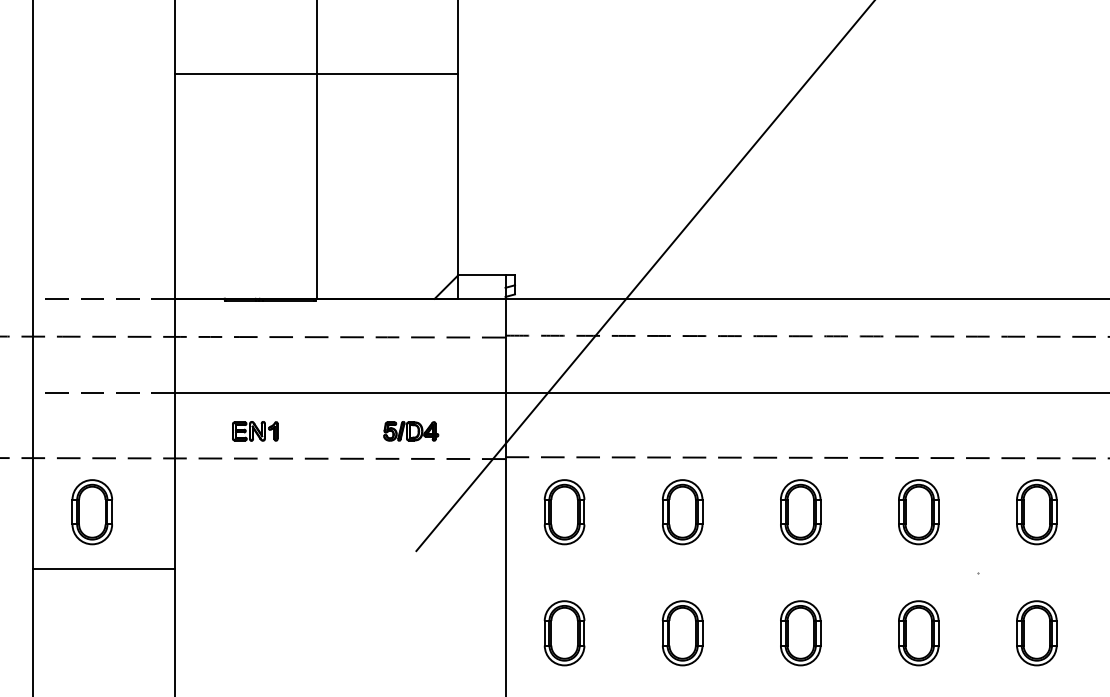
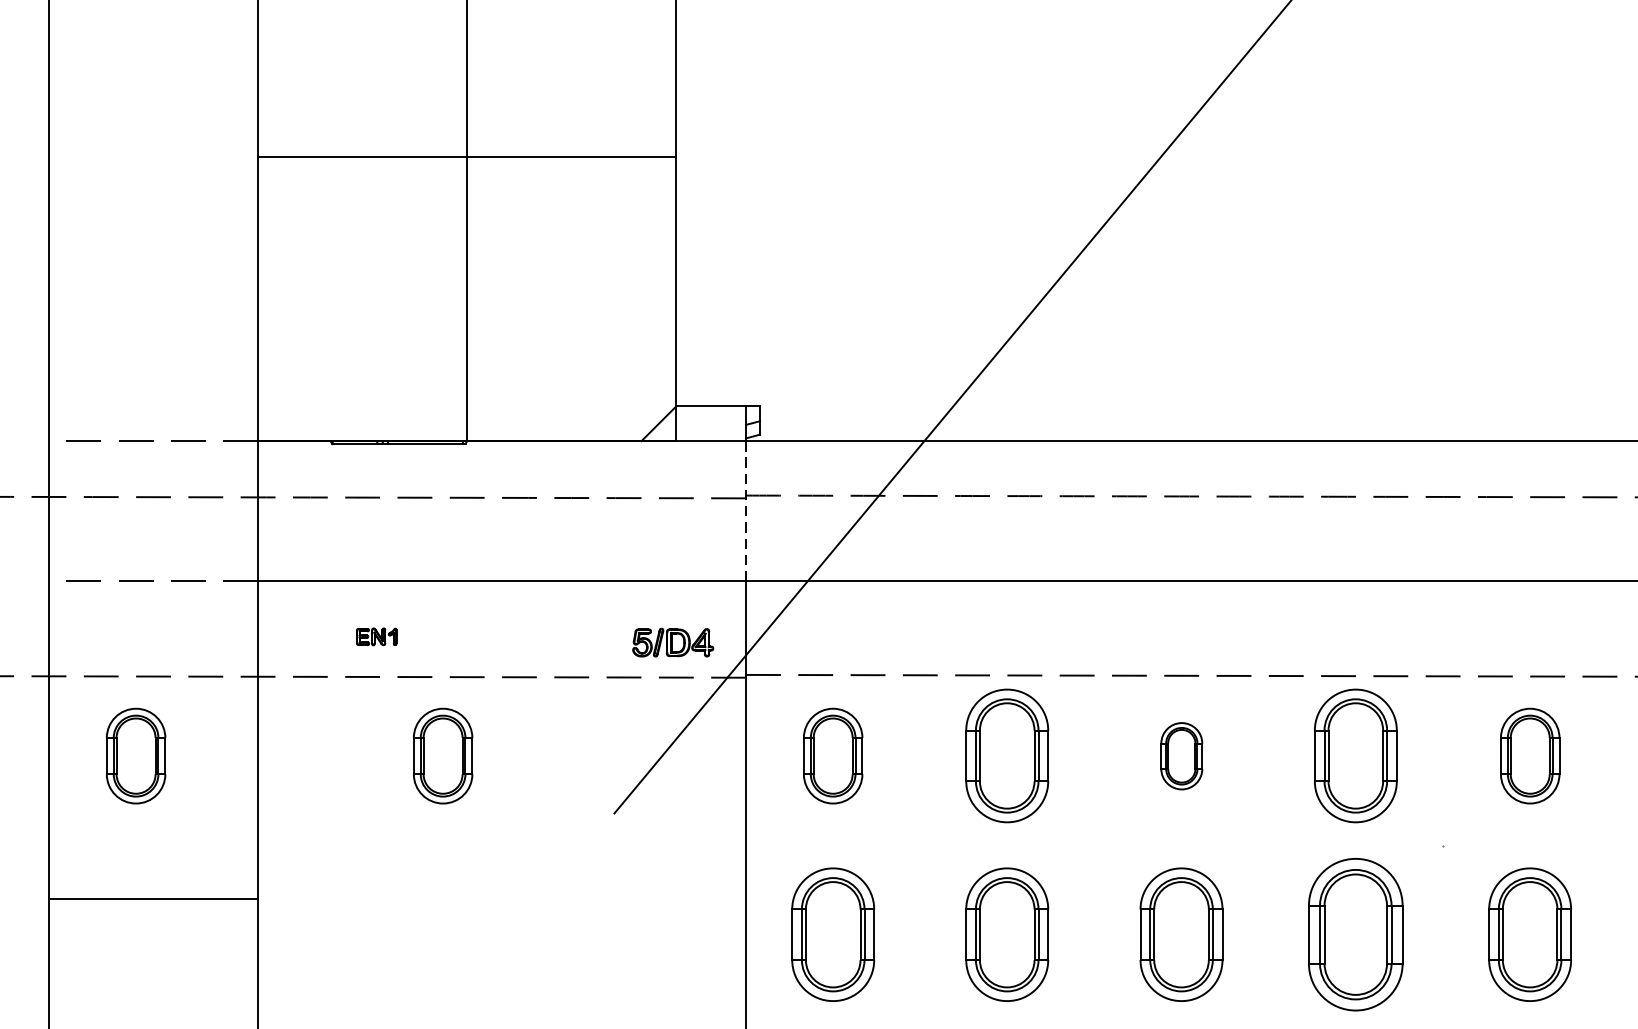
line: (316, 74) -> (466, 157), moved
line: (505, 345) -> (745, 510), solid -> dashed
part: (255, 431) -> (376, 637), size x0.6
part: (411, 431) -> (673, 642), moved
part: (299, 512) -> (441, 756), added
part: (682, 512) -> (1007, 756), size x1.4
part: (800, 512) -> (1181, 756), size x0.7
part: (918, 512) -> (1355, 756), size x1.4
line: (103, 569) -> (152, 899), moved
part: (564, 633) -> (833, 935), size x1.4
part: (682, 633) -> (1007, 935), size x1.4
part: (800, 633) -> (1181, 935), size x1.4
part: (918, 633) -> (1355, 935), size x1.6
part: (1036, 633) -> (1529, 935), size x1.4

